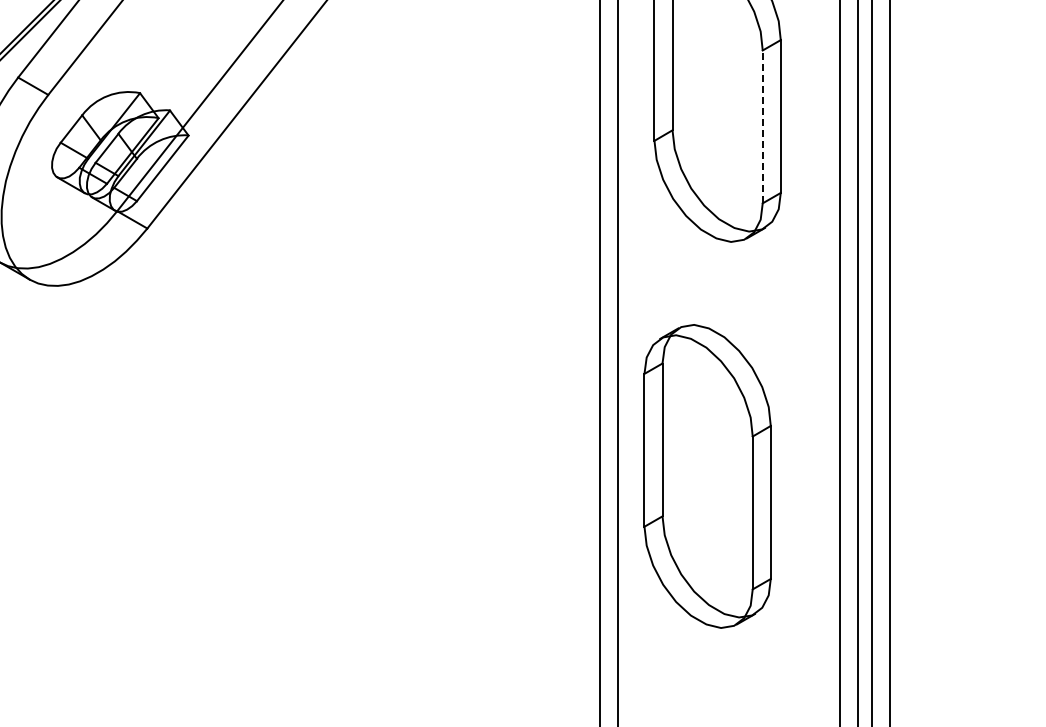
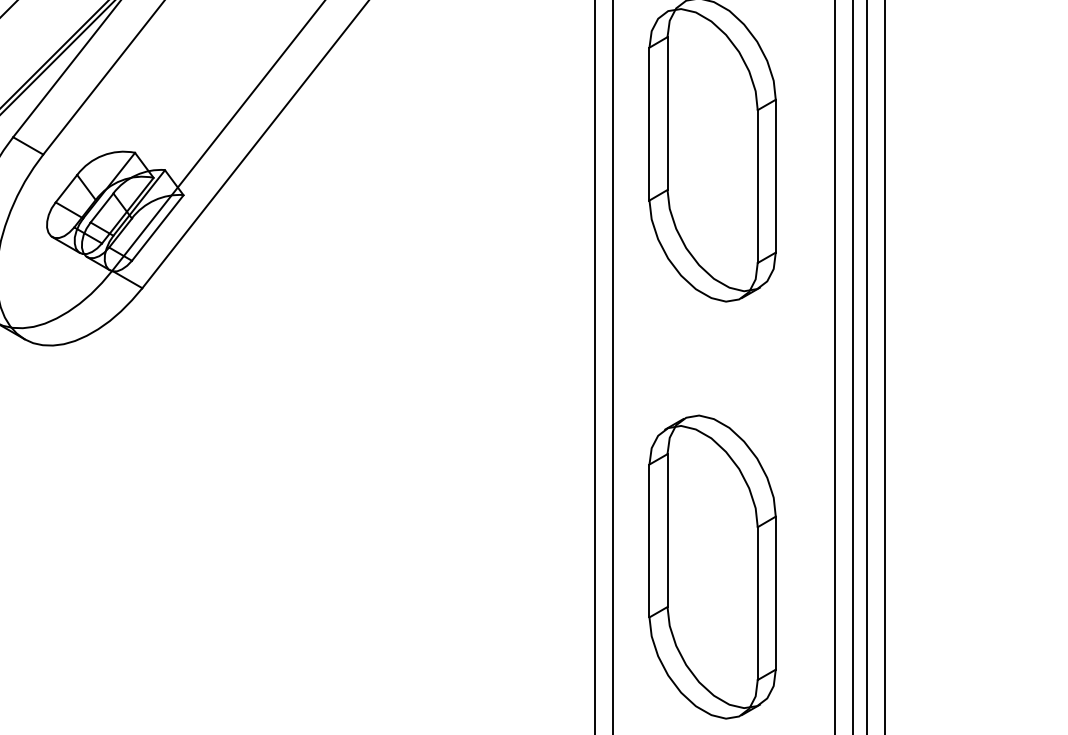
line: (762, 126) -> (757, 186), dashed -> solid
part: (707, 475) -> (712, 566), moved

